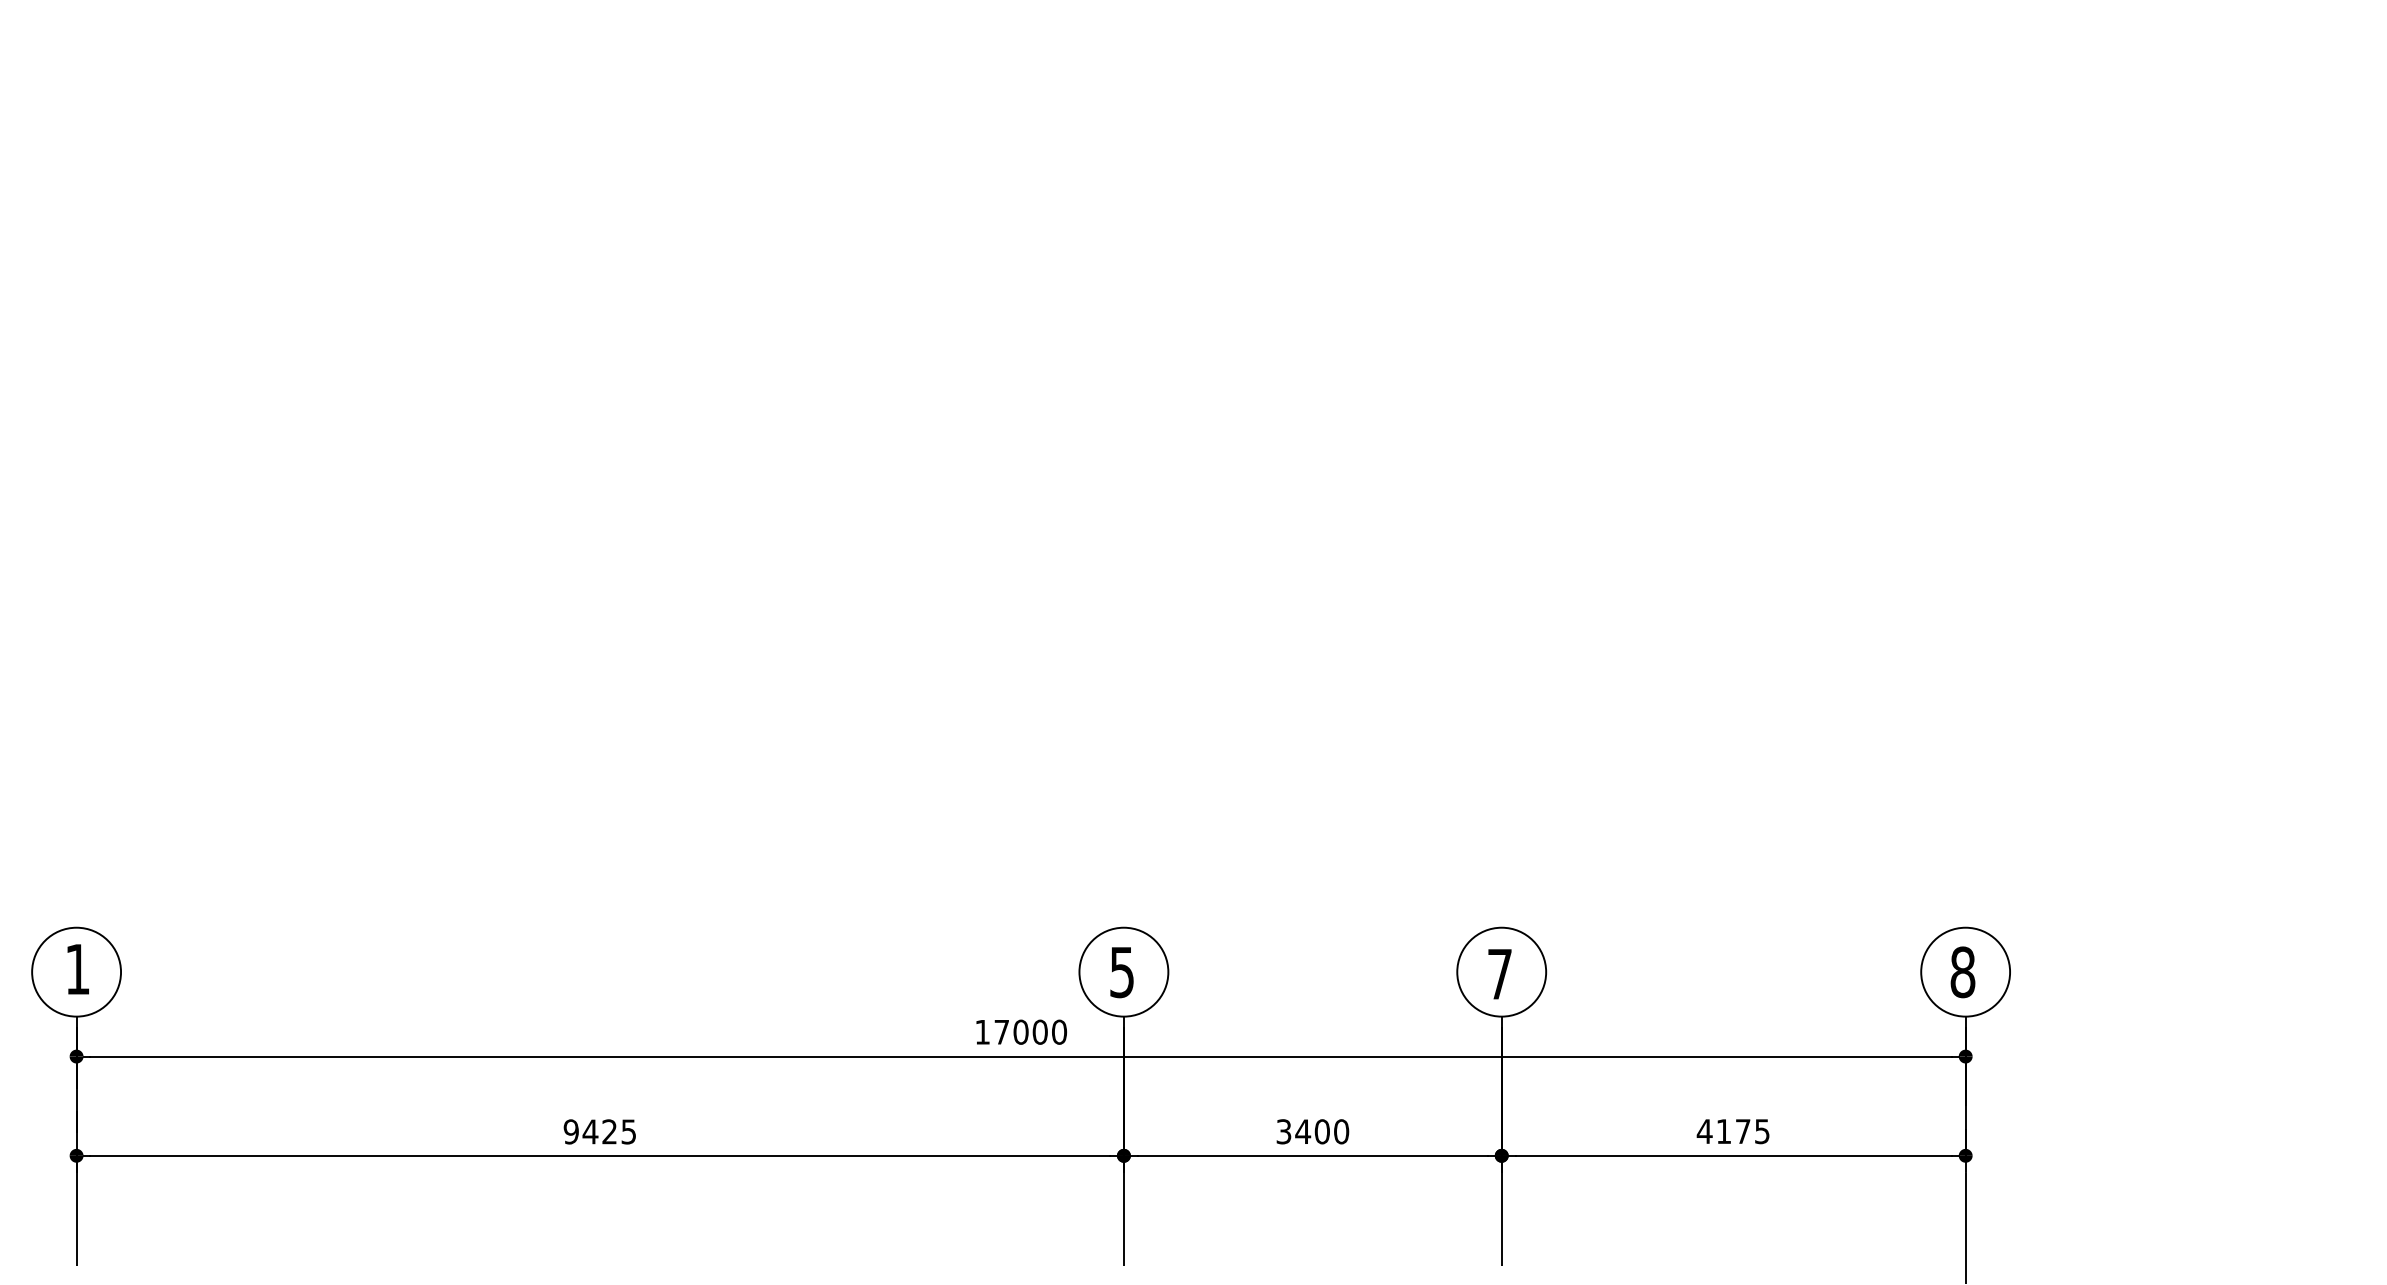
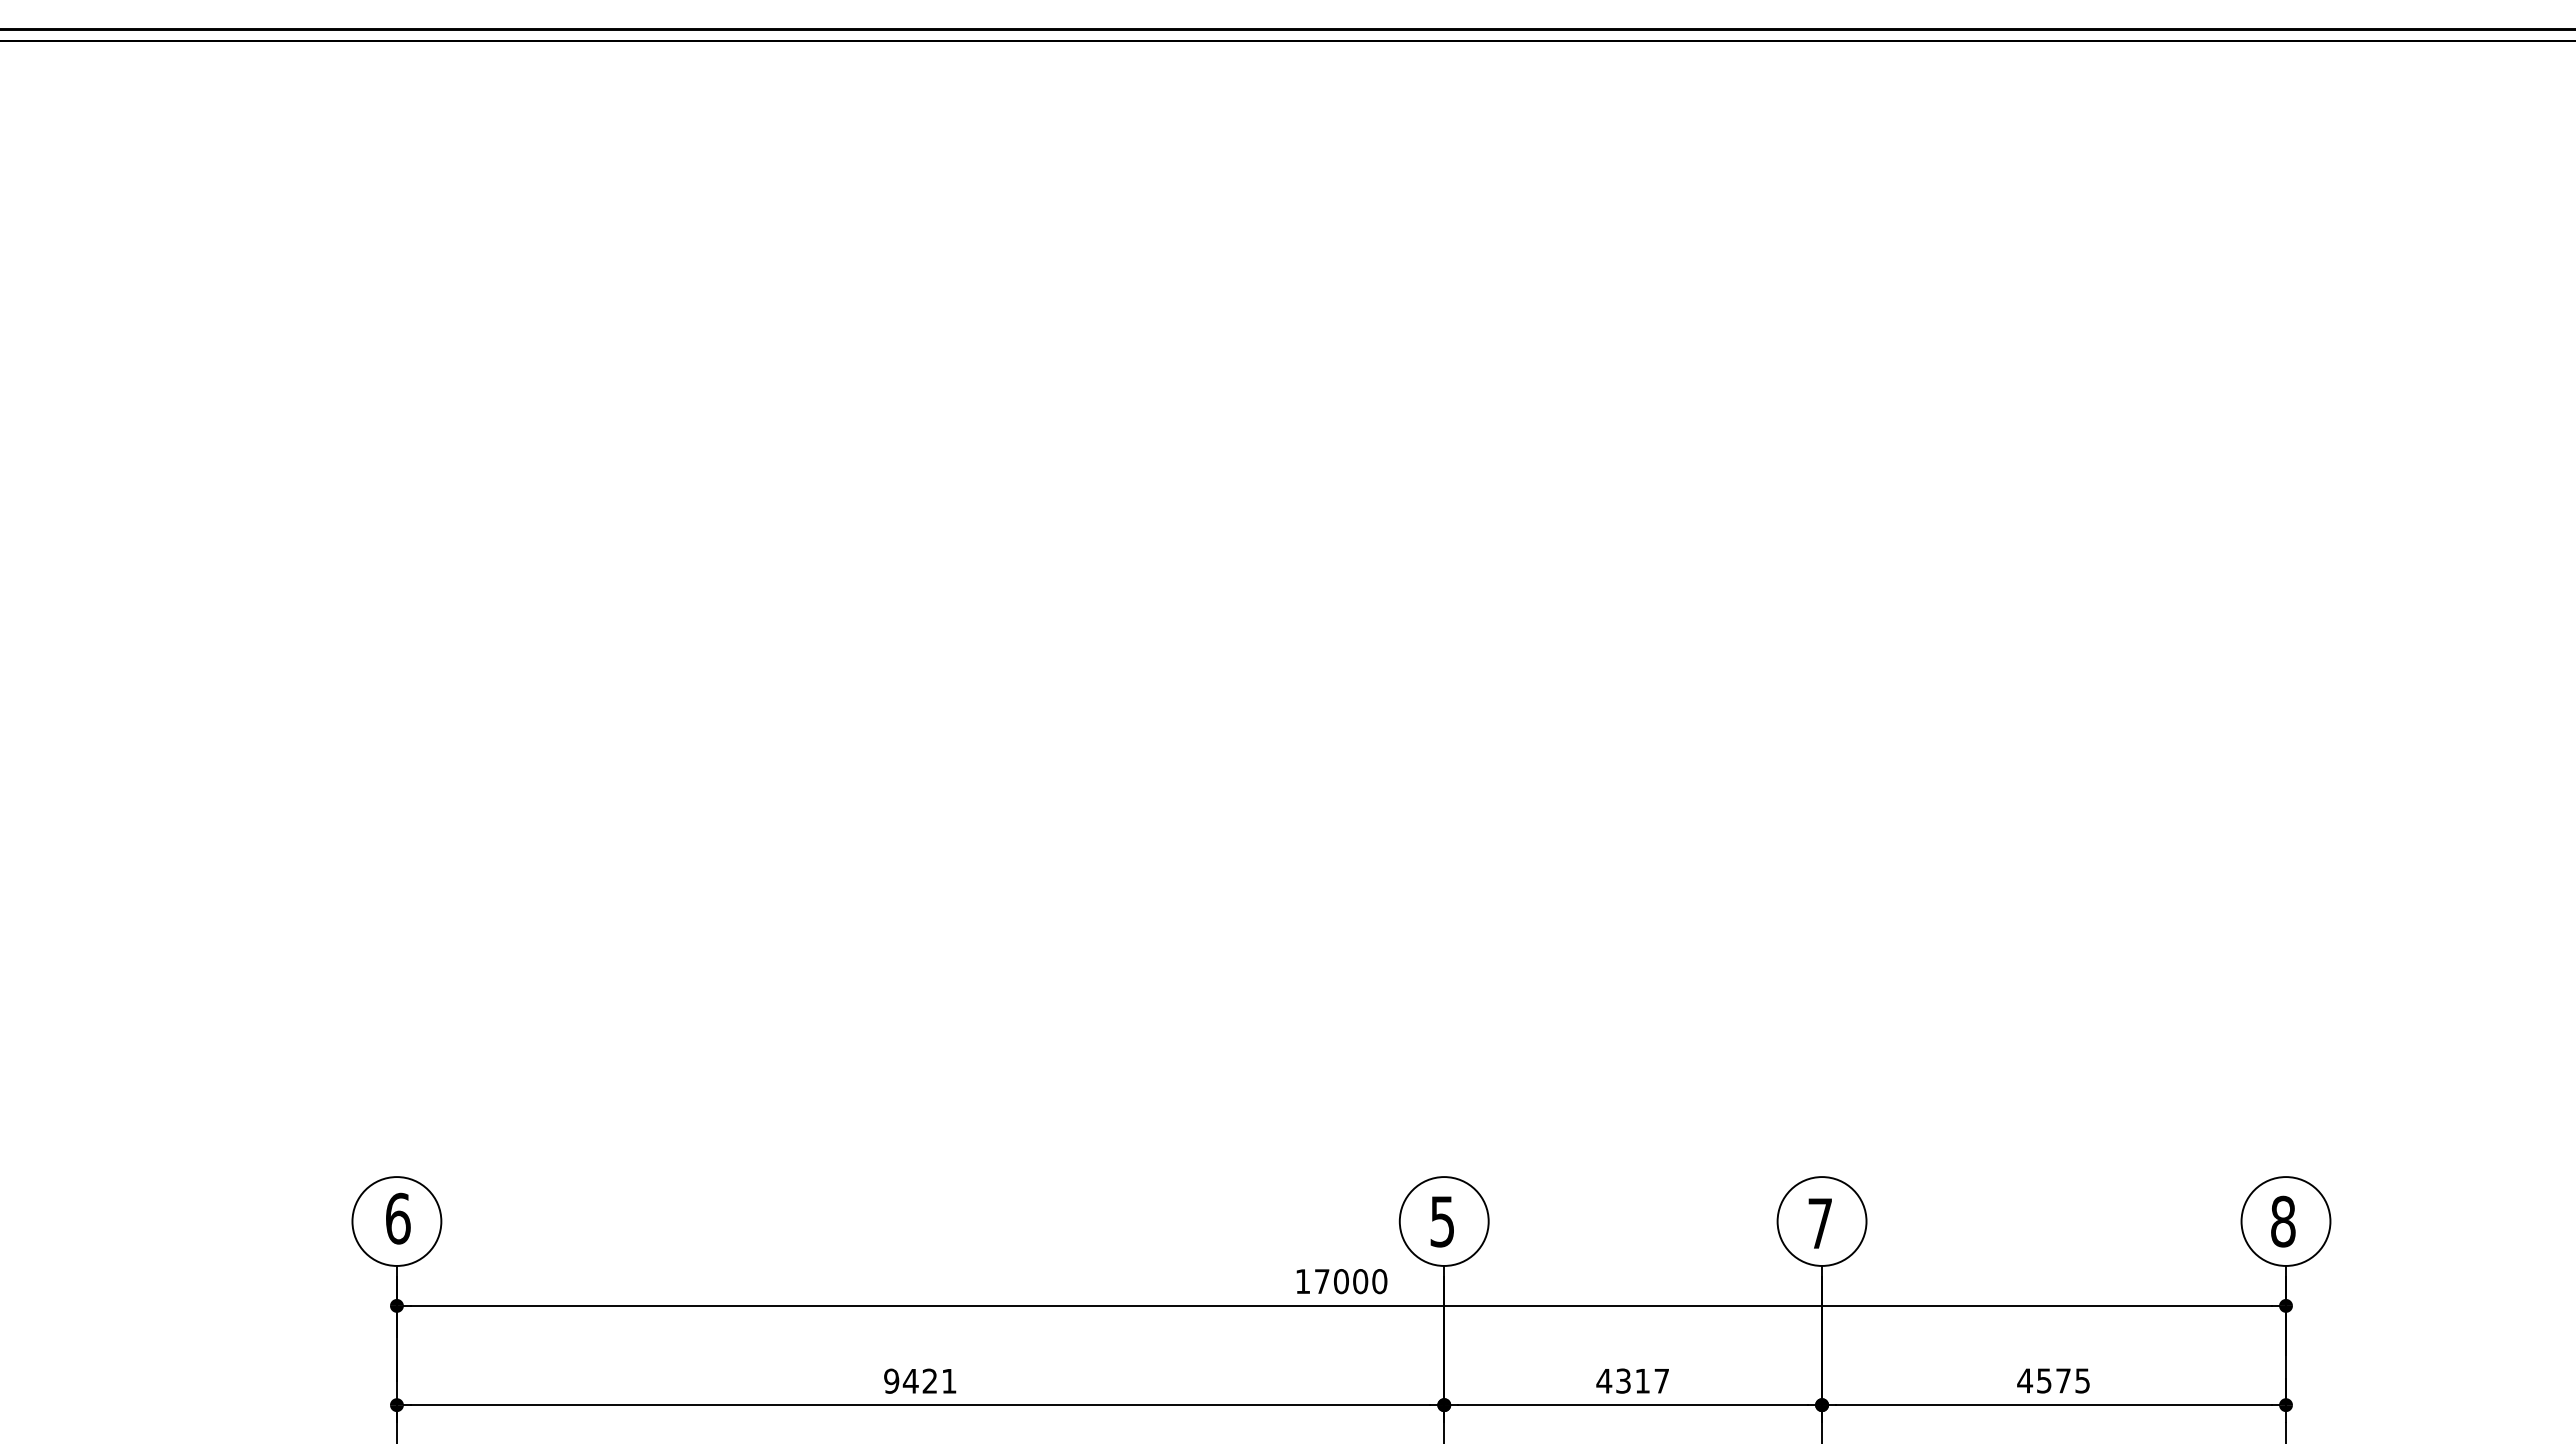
text: (78, 969) -> (398, 1218), 1 -> 6
text: (1312, 1131) -> (1632, 1380), 3400 -> 4317
text: (1724, 1131) -> (2044, 1380), 4175 -> 4575
text: (629, 1132) -> (949, 1381), 9425 -> 9421

